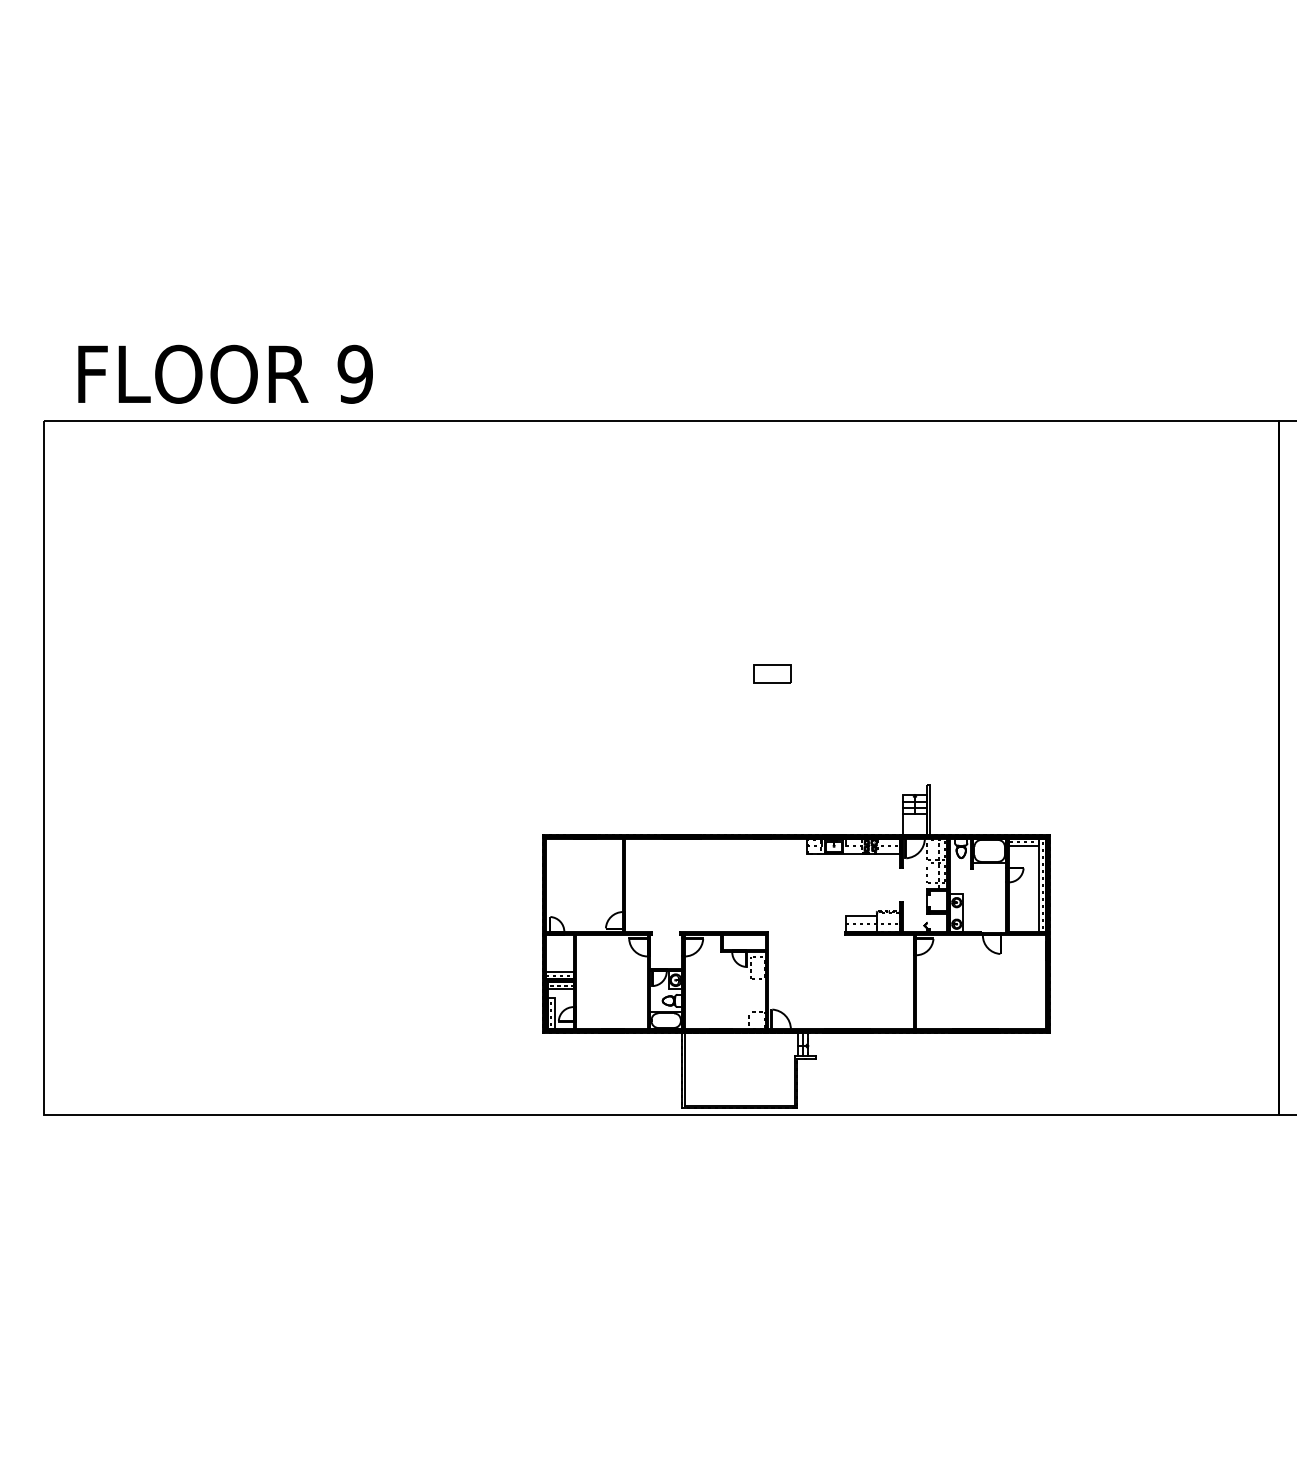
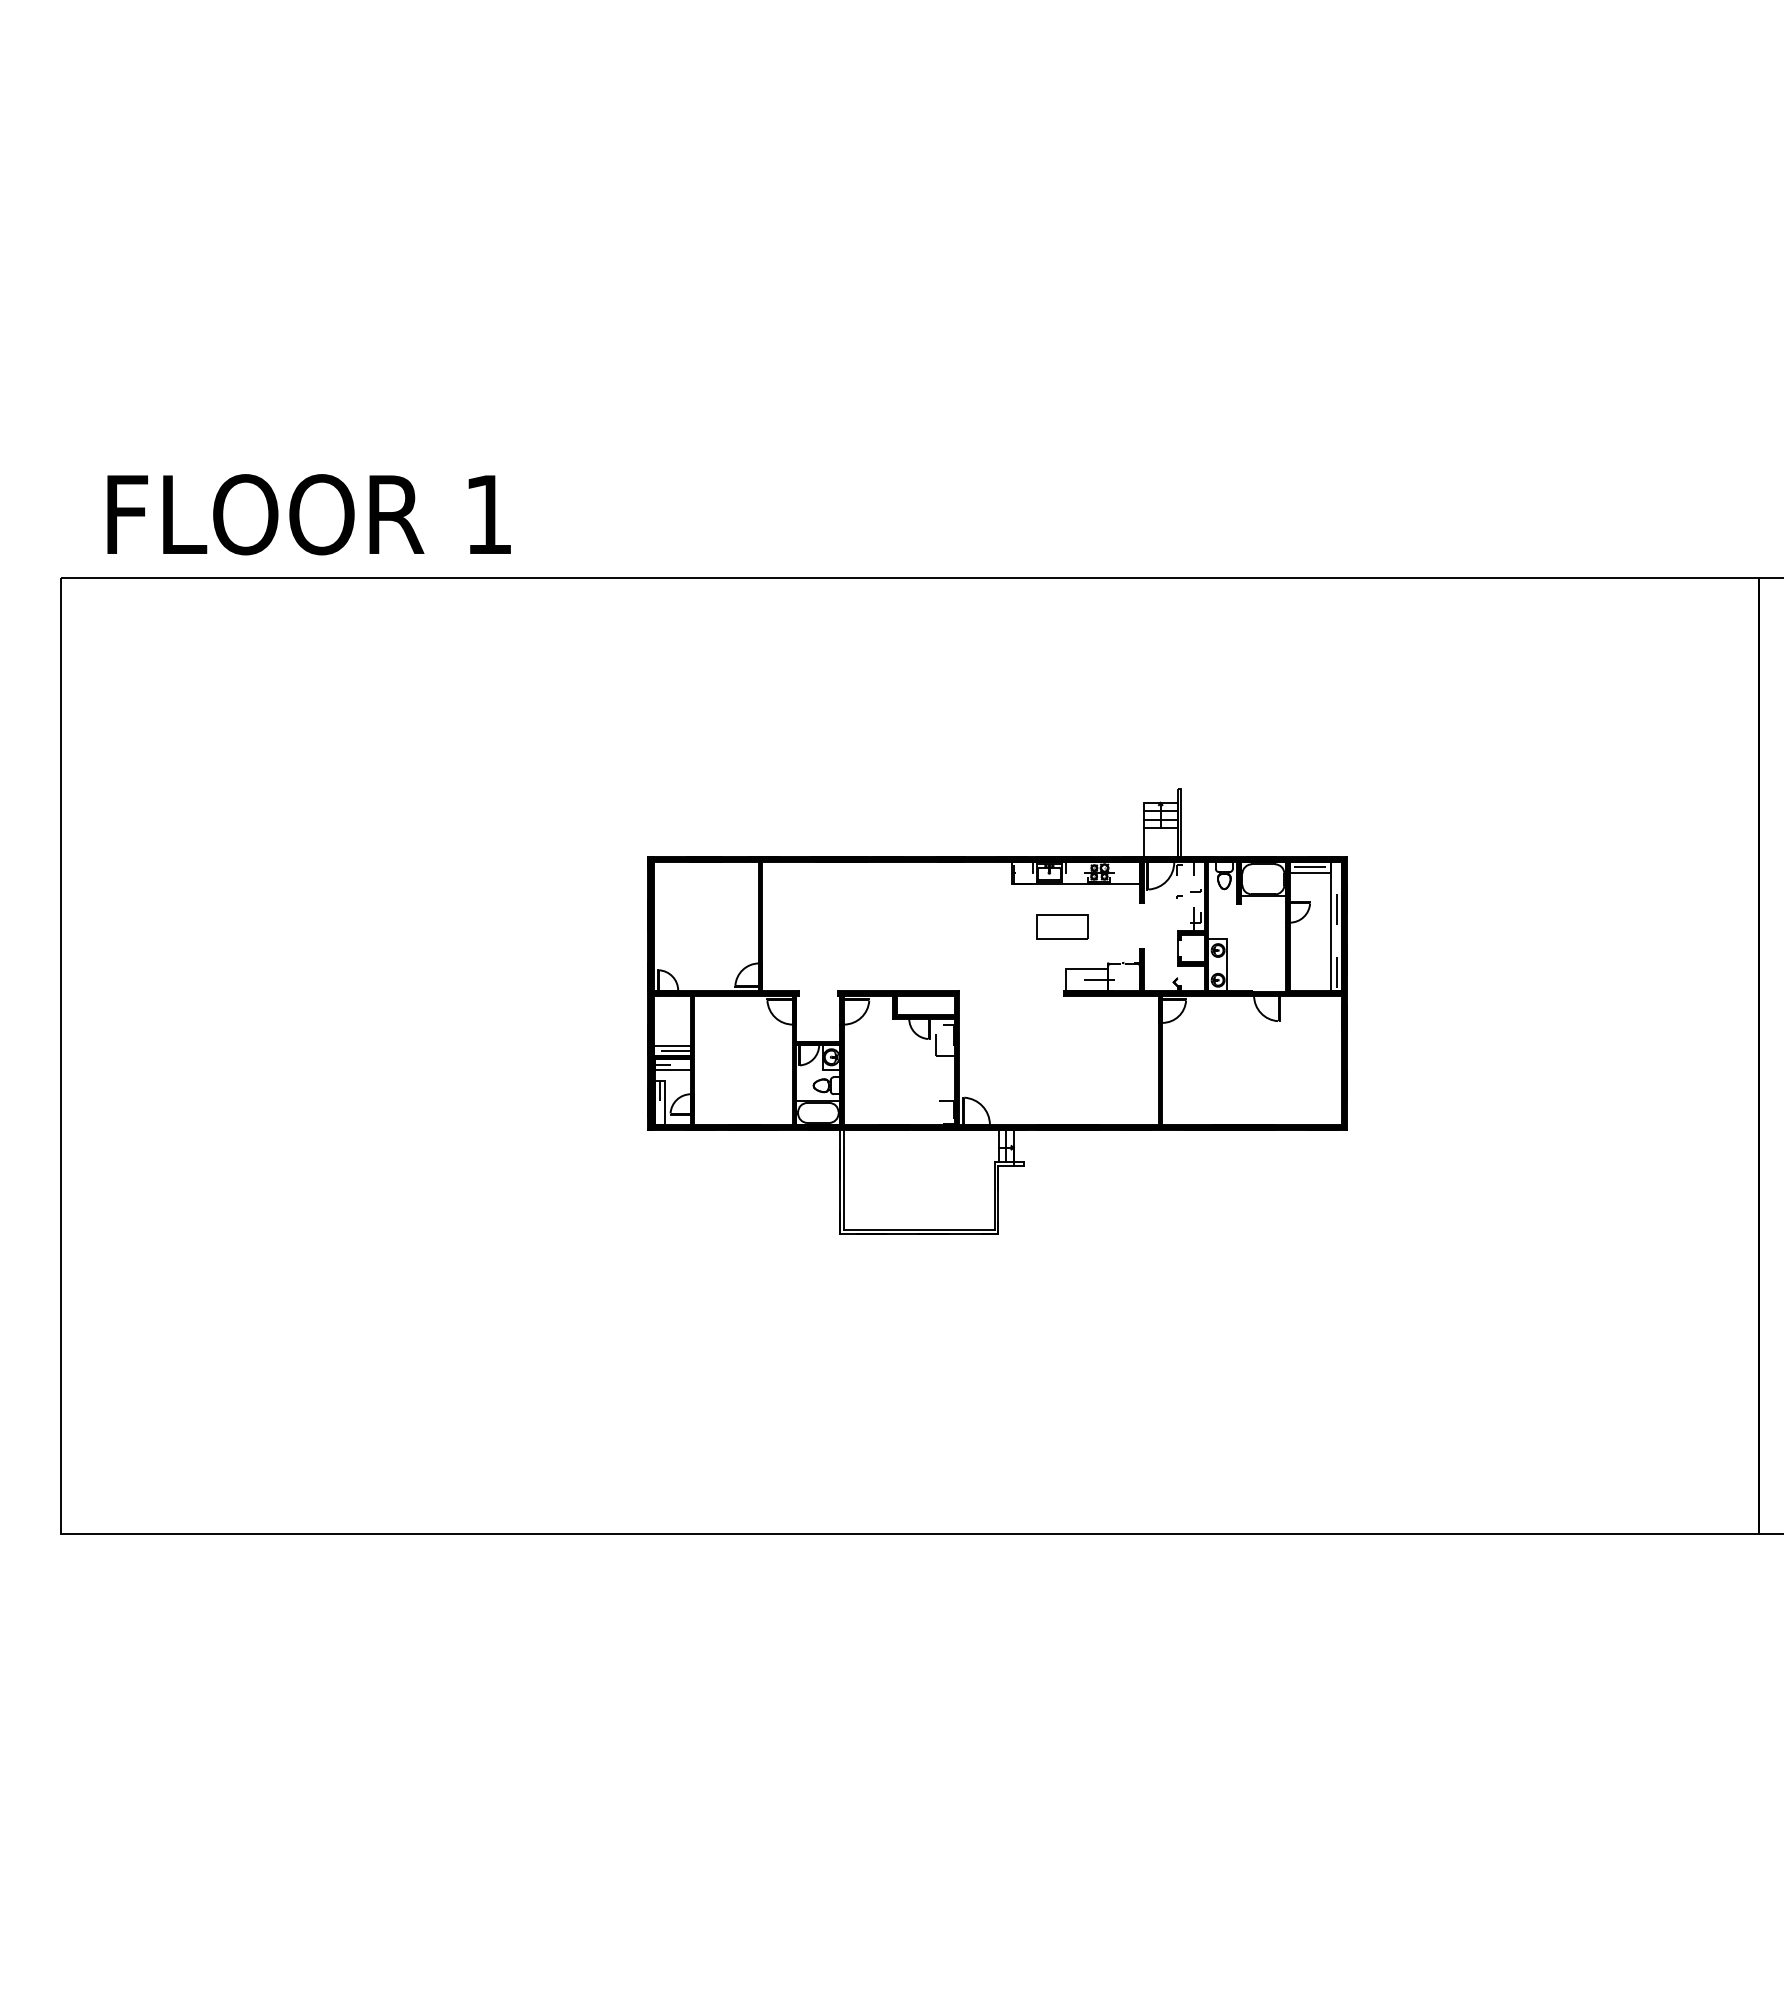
text: (355, 374) -> (488, 514), 9 -> 1
part: (796, 946) -> (997, 1011), moved

